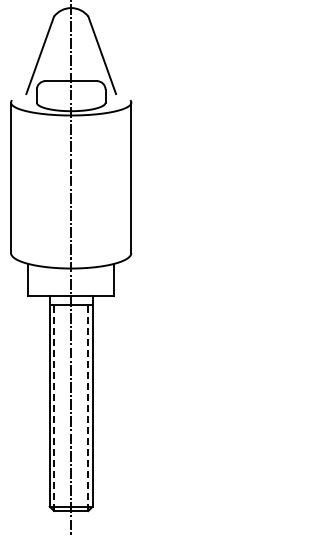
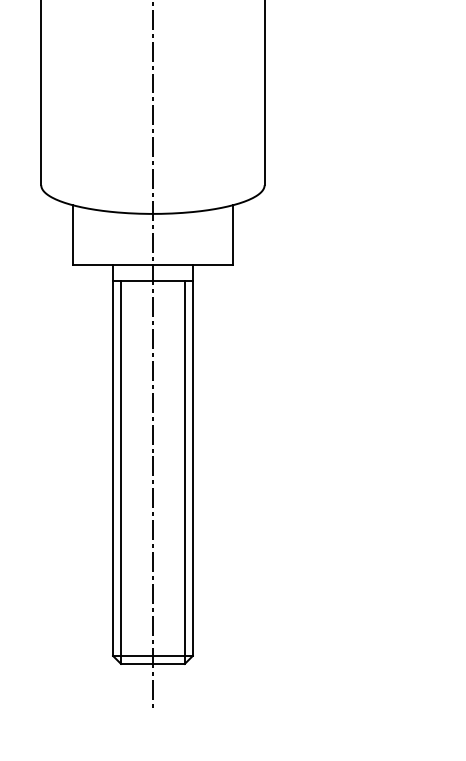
line: (54, 407) -> (121, 471), dashed -> solid
line: (88, 407) -> (185, 471), dashed -> solid

